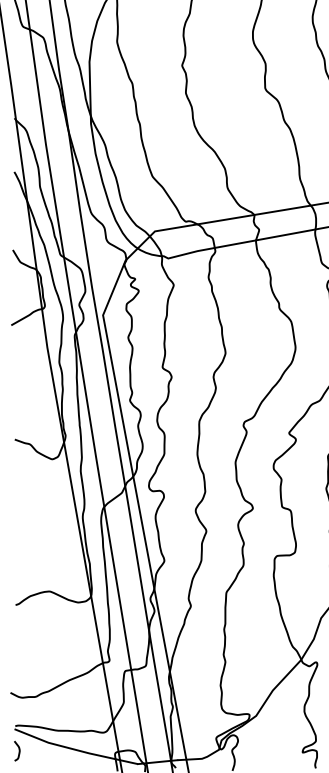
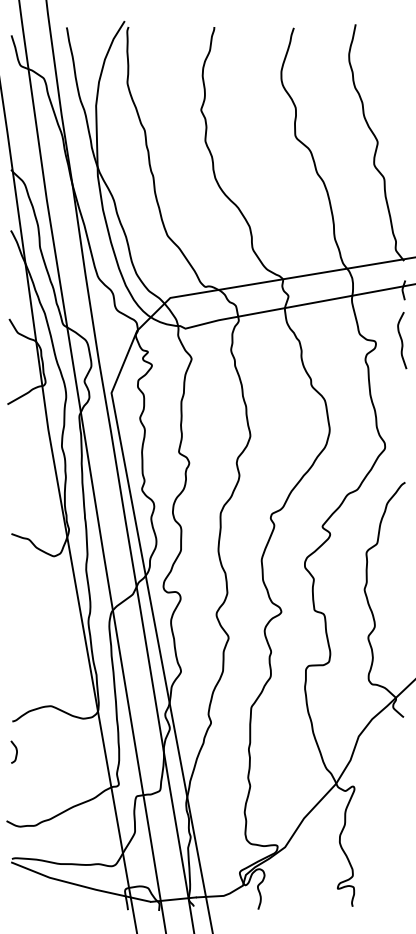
curve: (18, 748) -> (15, 749), moved

